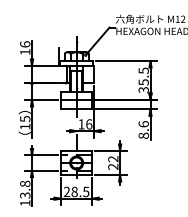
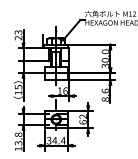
text: (25, 48) -> (18, 35), 16 -> 23
text: (143, 76) -> (105, 56), 35.5 -> 30.0
text: (113, 166) -> (83, 122), 22 -> 62
text: (76, 191) -> (56, 140), 28.5 -> 34.4

